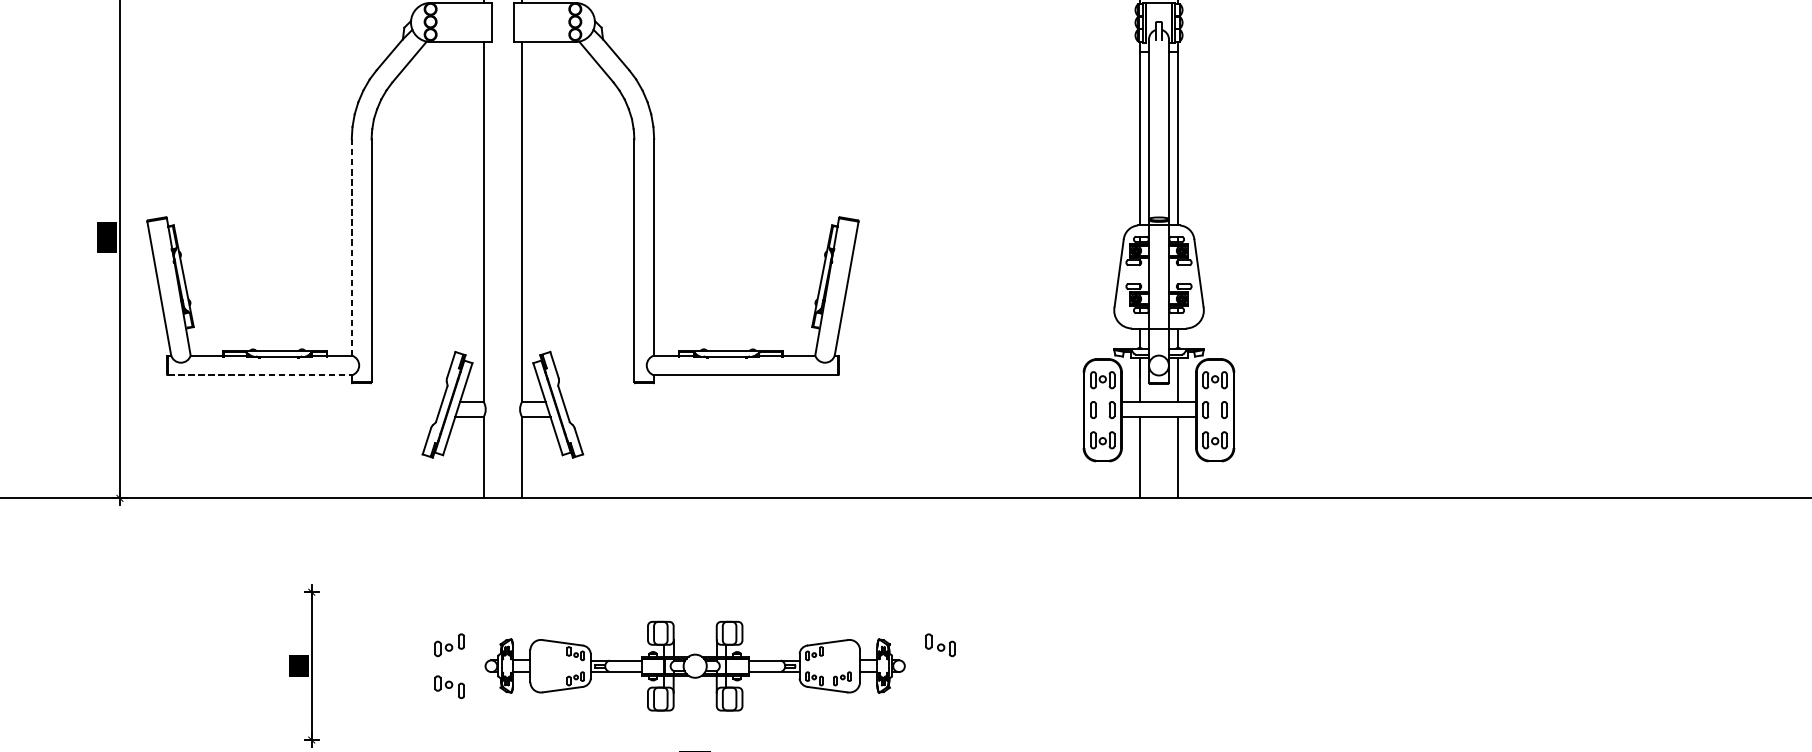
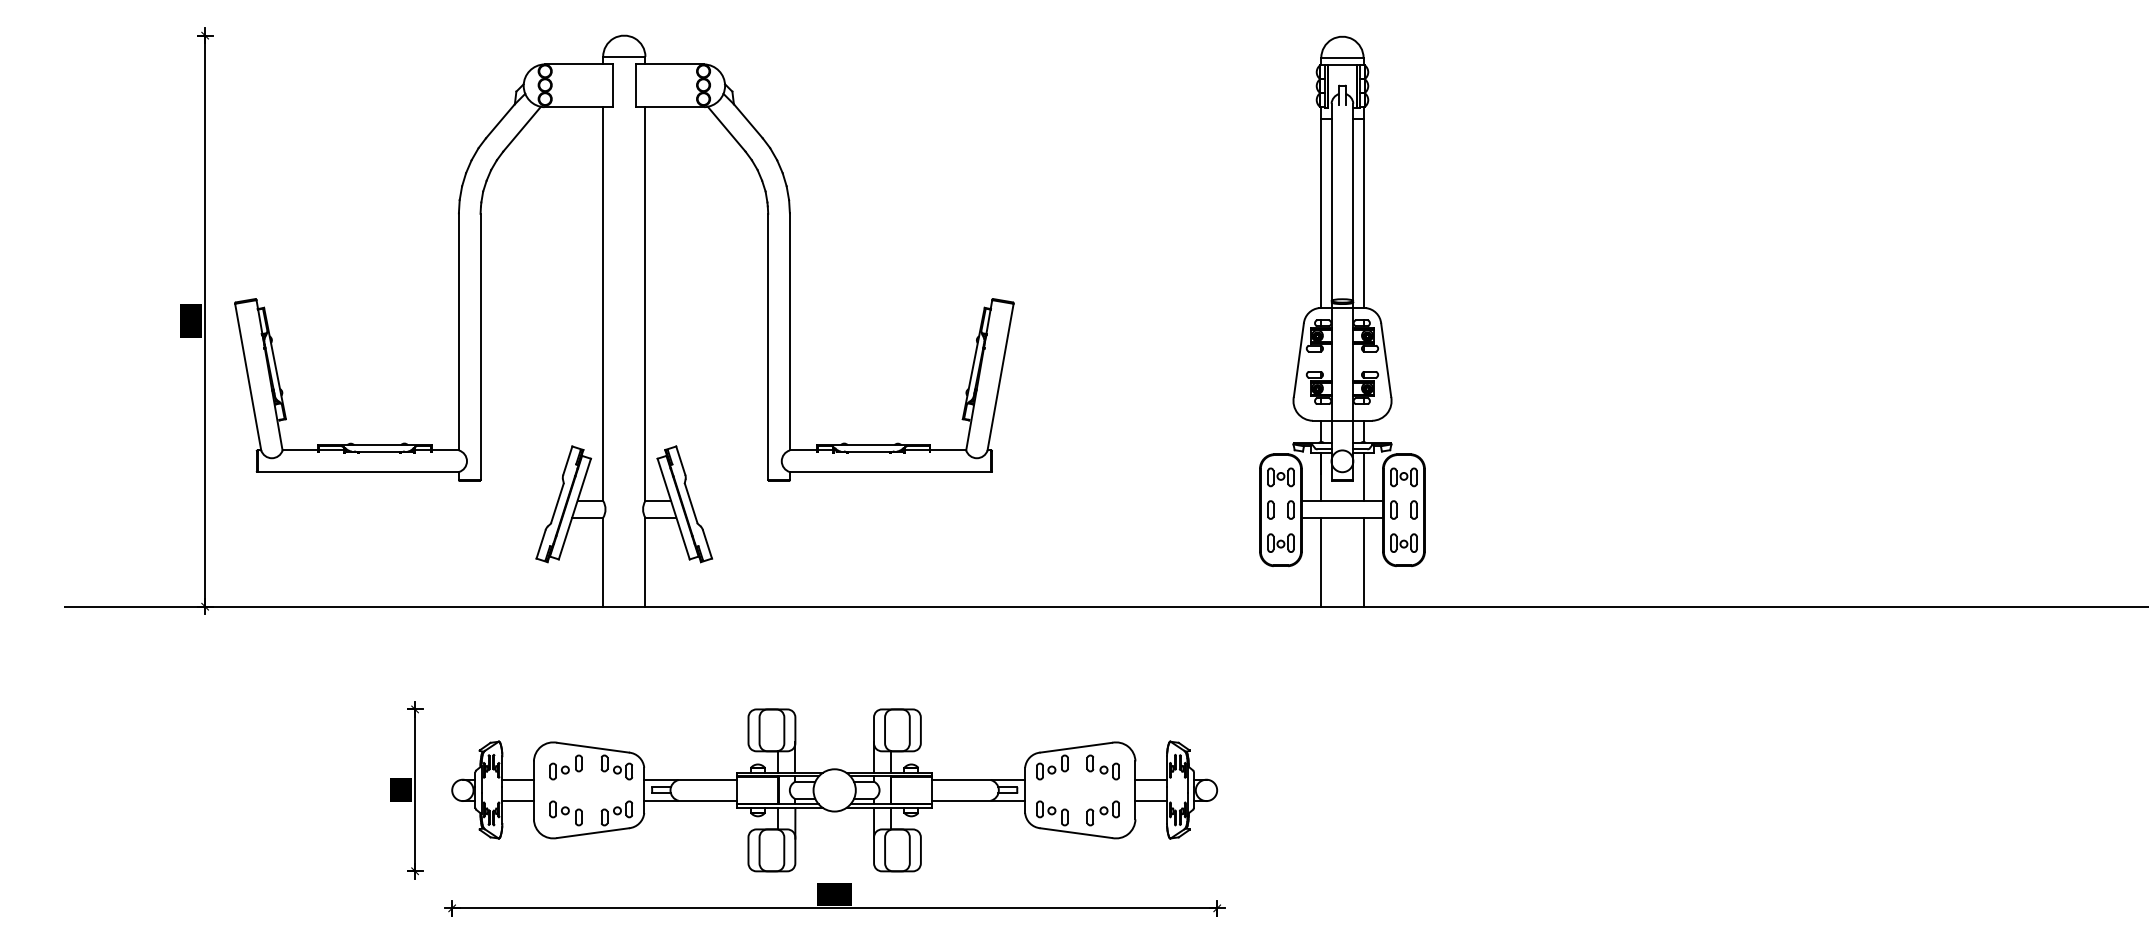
line: (351, 246) -> (458, 331), dashed -> solid
line: (260, 374) -> (358, 471), dashed -> solid
part: (694, 666) -> (834, 790), size x1.67

